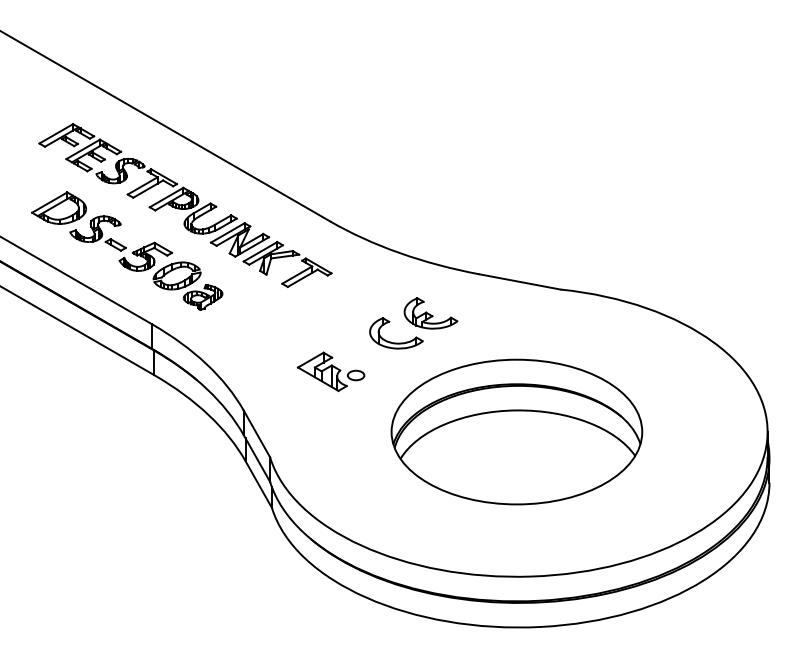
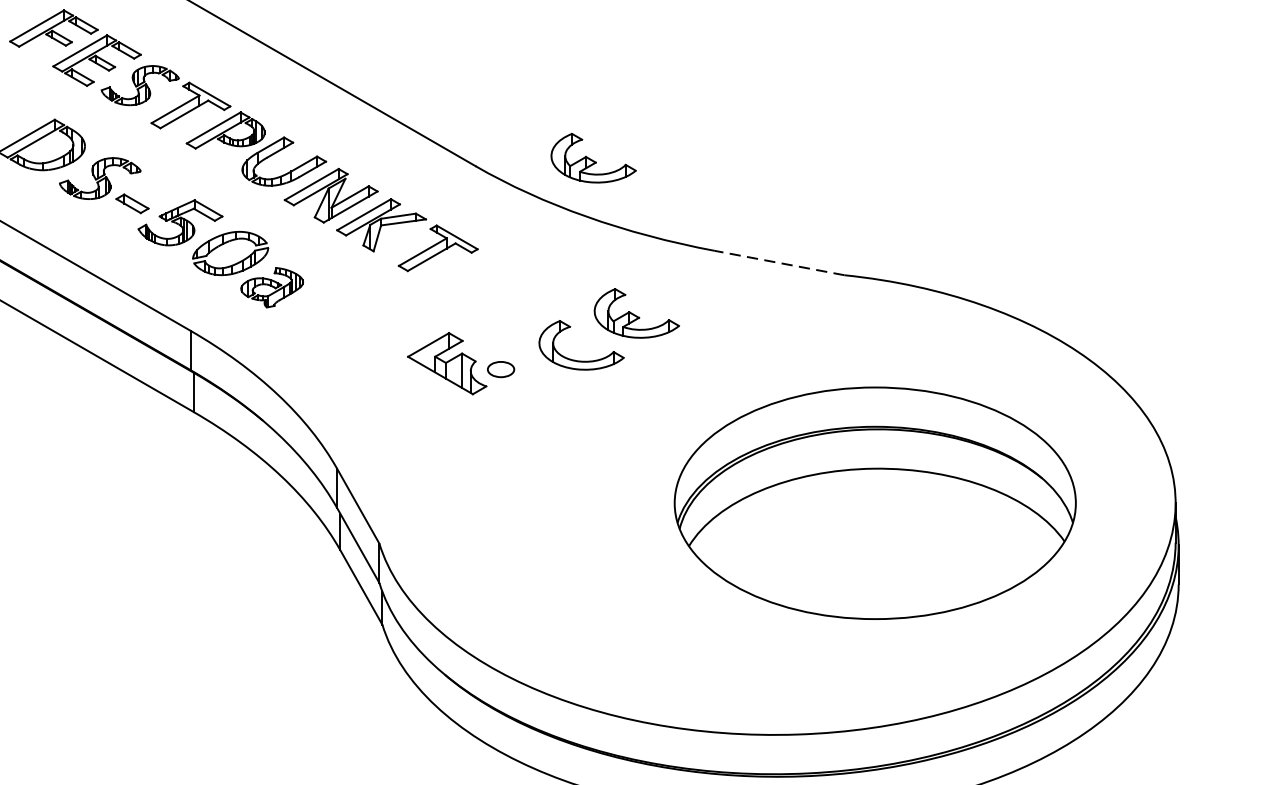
part: (403, 216) -> (592, 158), added
line: (519, 281) -> (778, 262), solid -> dashed
part: (330, 371) -> (460, 363), moved
part: (516, 431) -> (874, 502), moved

